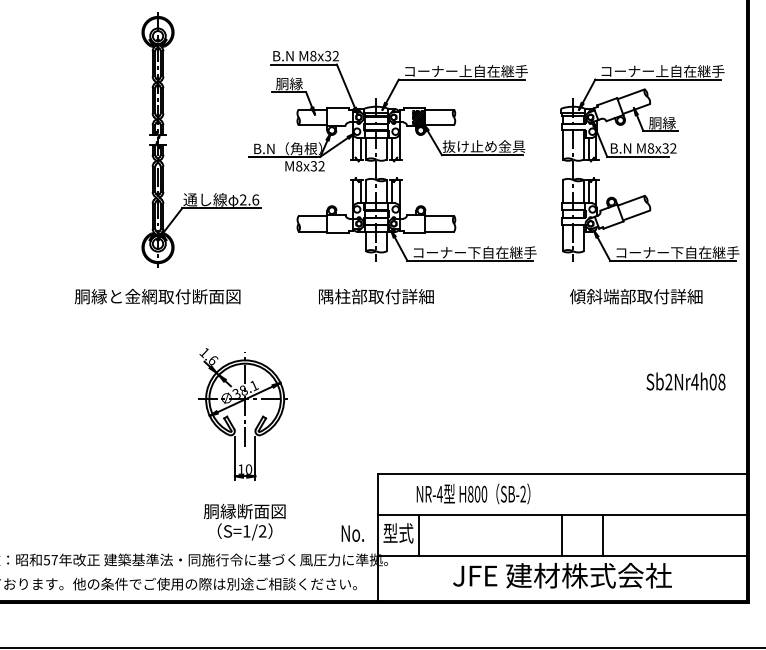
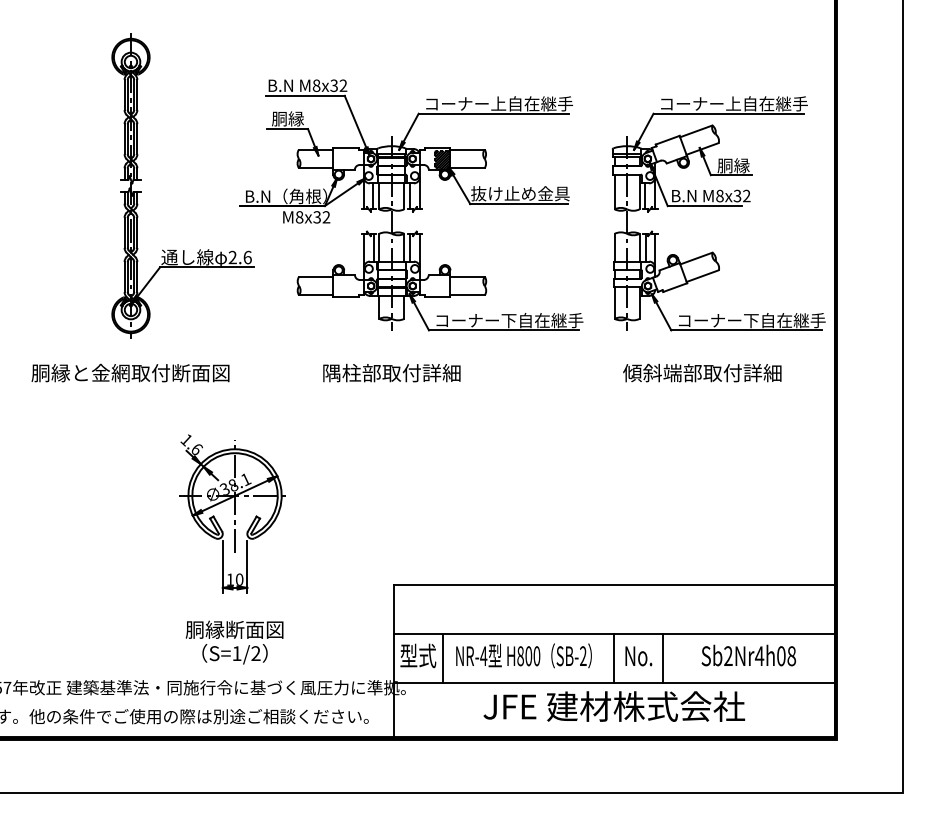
text: (685, 381) -> (748, 655), moved
text: (473, 493) -> (523, 655), moved
text: (352, 533) -> (638, 656), moved

